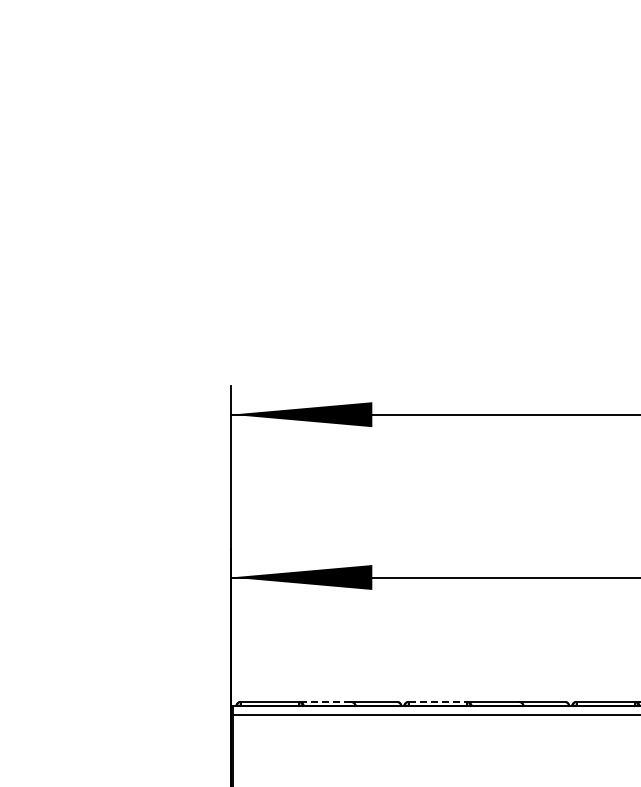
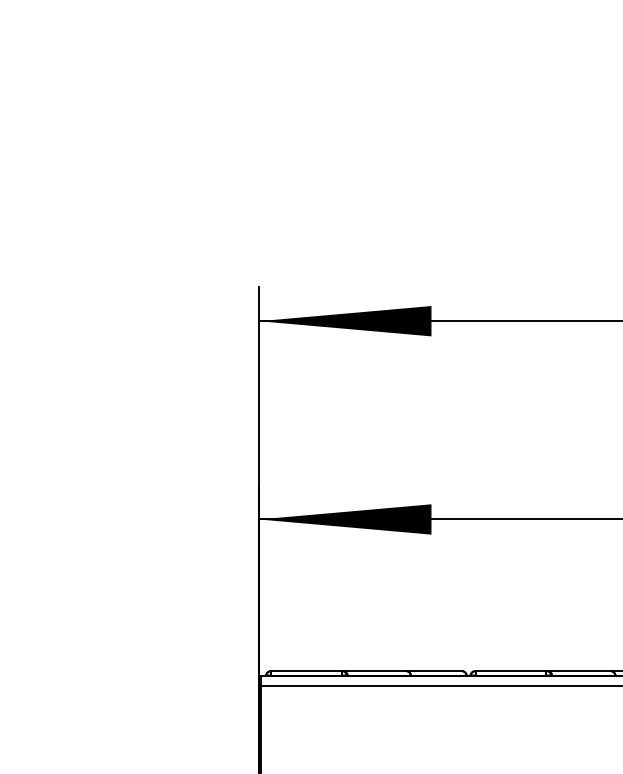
line: (325, 701) -> (374, 670), dashed -> solid
line: (438, 701) -> (512, 670), dashed -> solid

